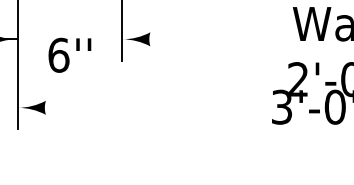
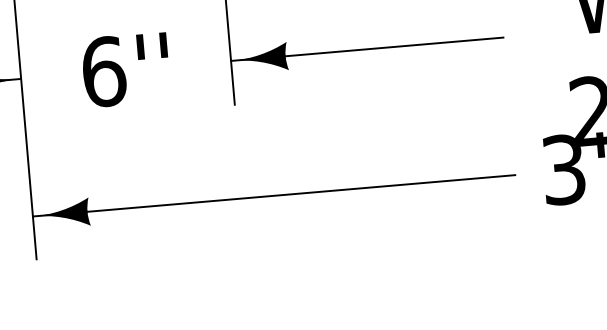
line: (189, 39) -> (366, 49), added
text: (69, 54) -> (125, 68), moved
line: (137, 107) -> (273, 195), added

